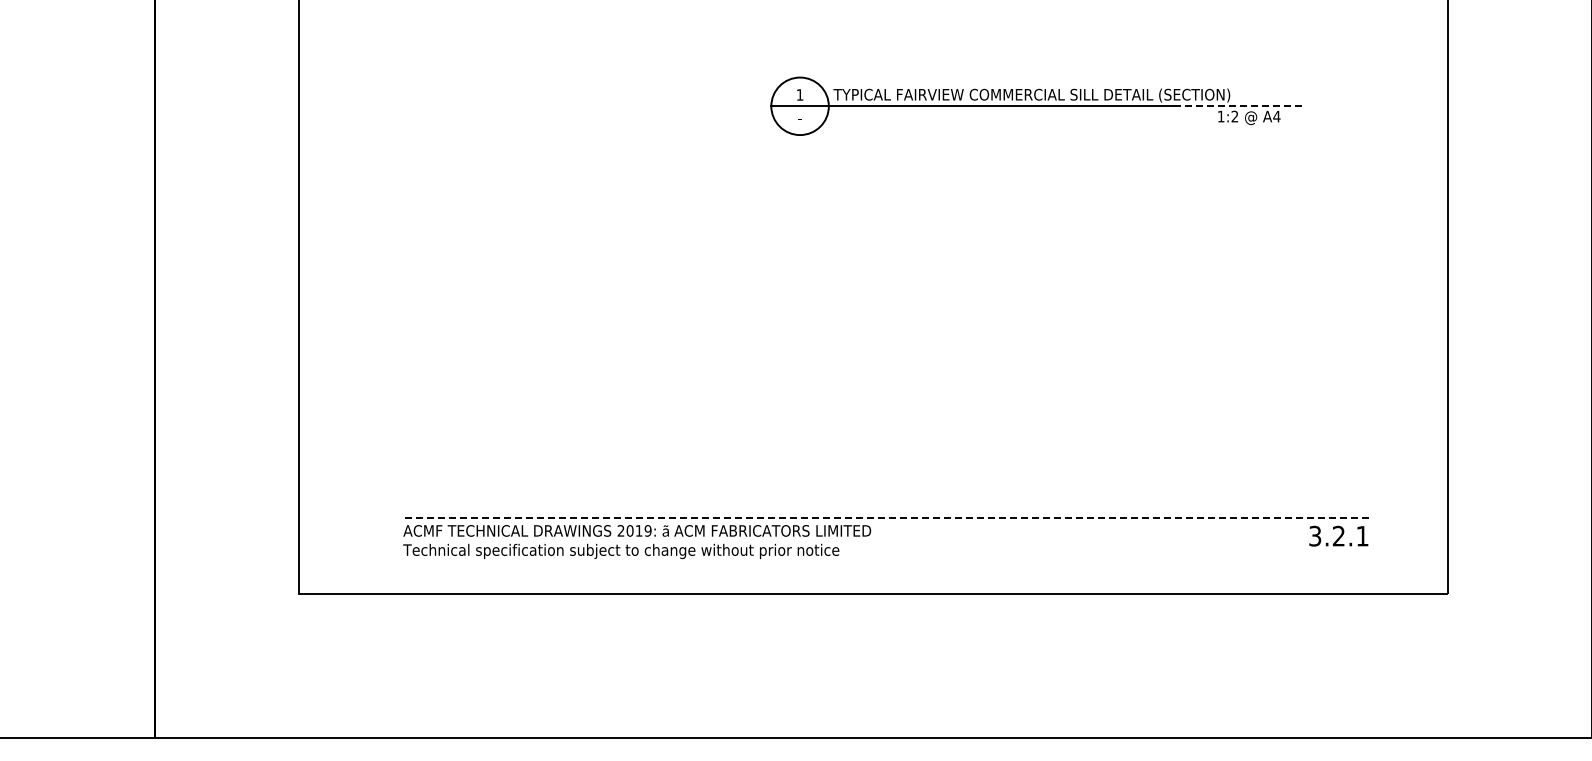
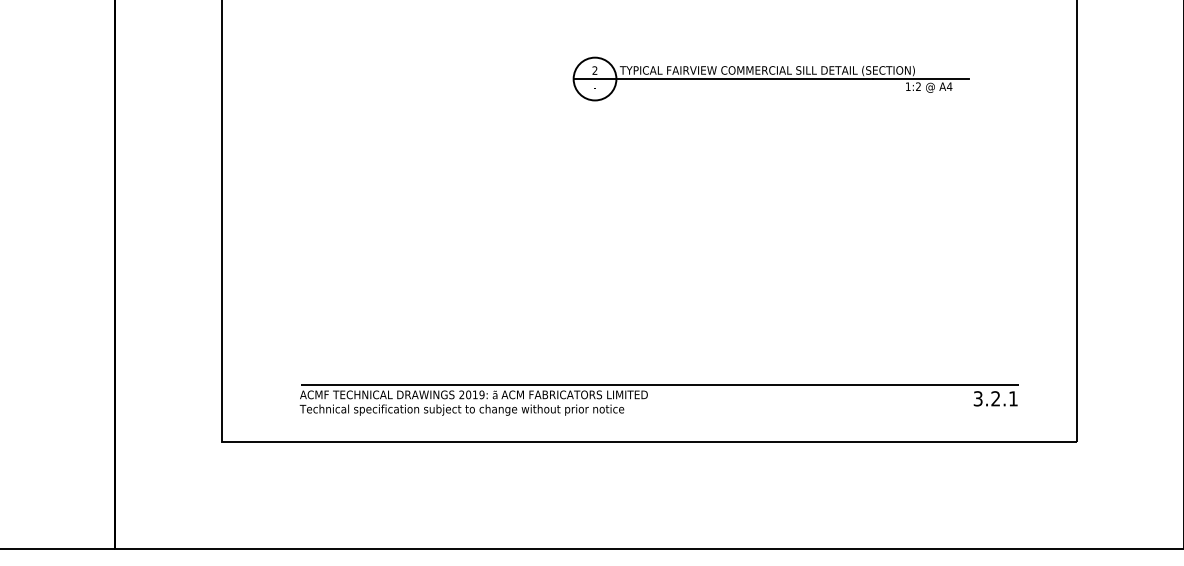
text: (799, 94) -> (594, 70), 1 -> 2
line: (1238, 106) -> (921, 79), dashed -> solid
line: (887, 518) -> (660, 385), dashed -> solid

